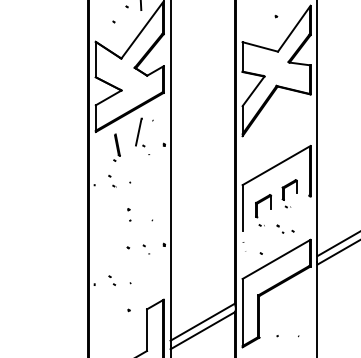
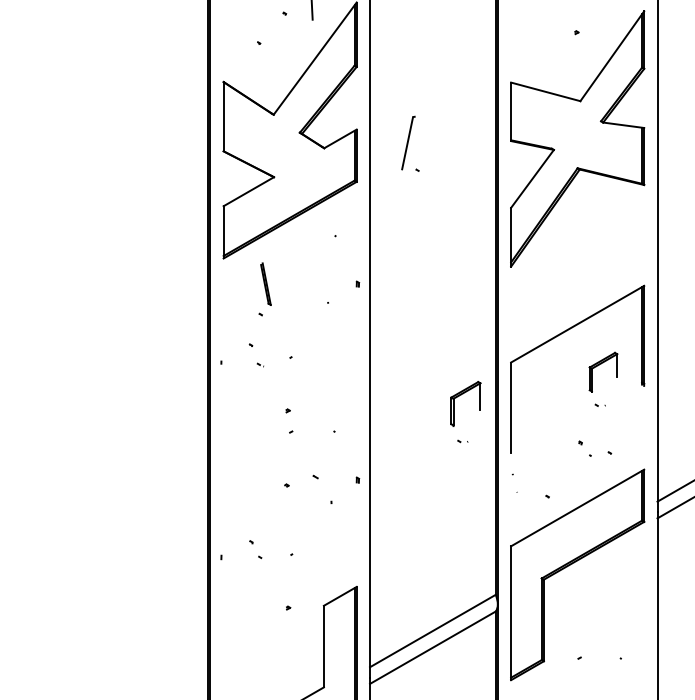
part: (140, 132) -> (410, 143), moved
part: (263, 210) -> (465, 412), moved
part: (146, 249) -> (322, 488), size x1.6

